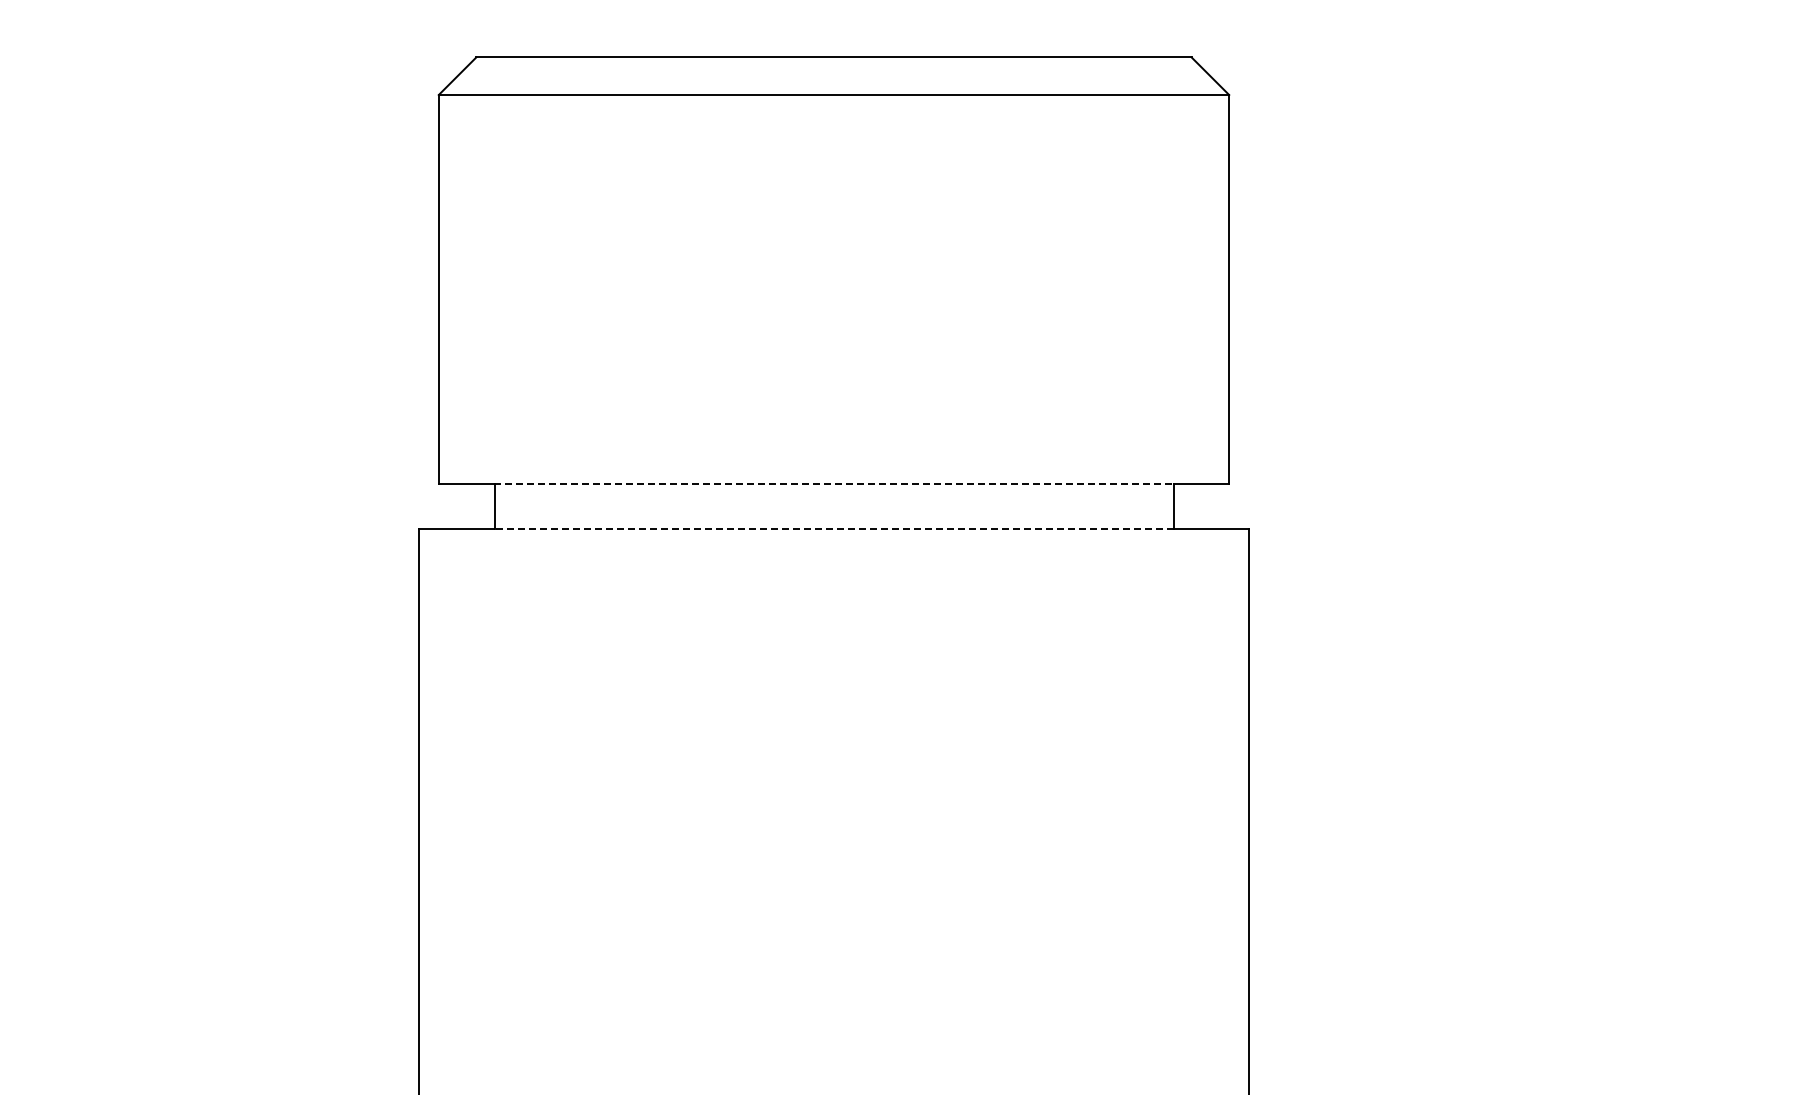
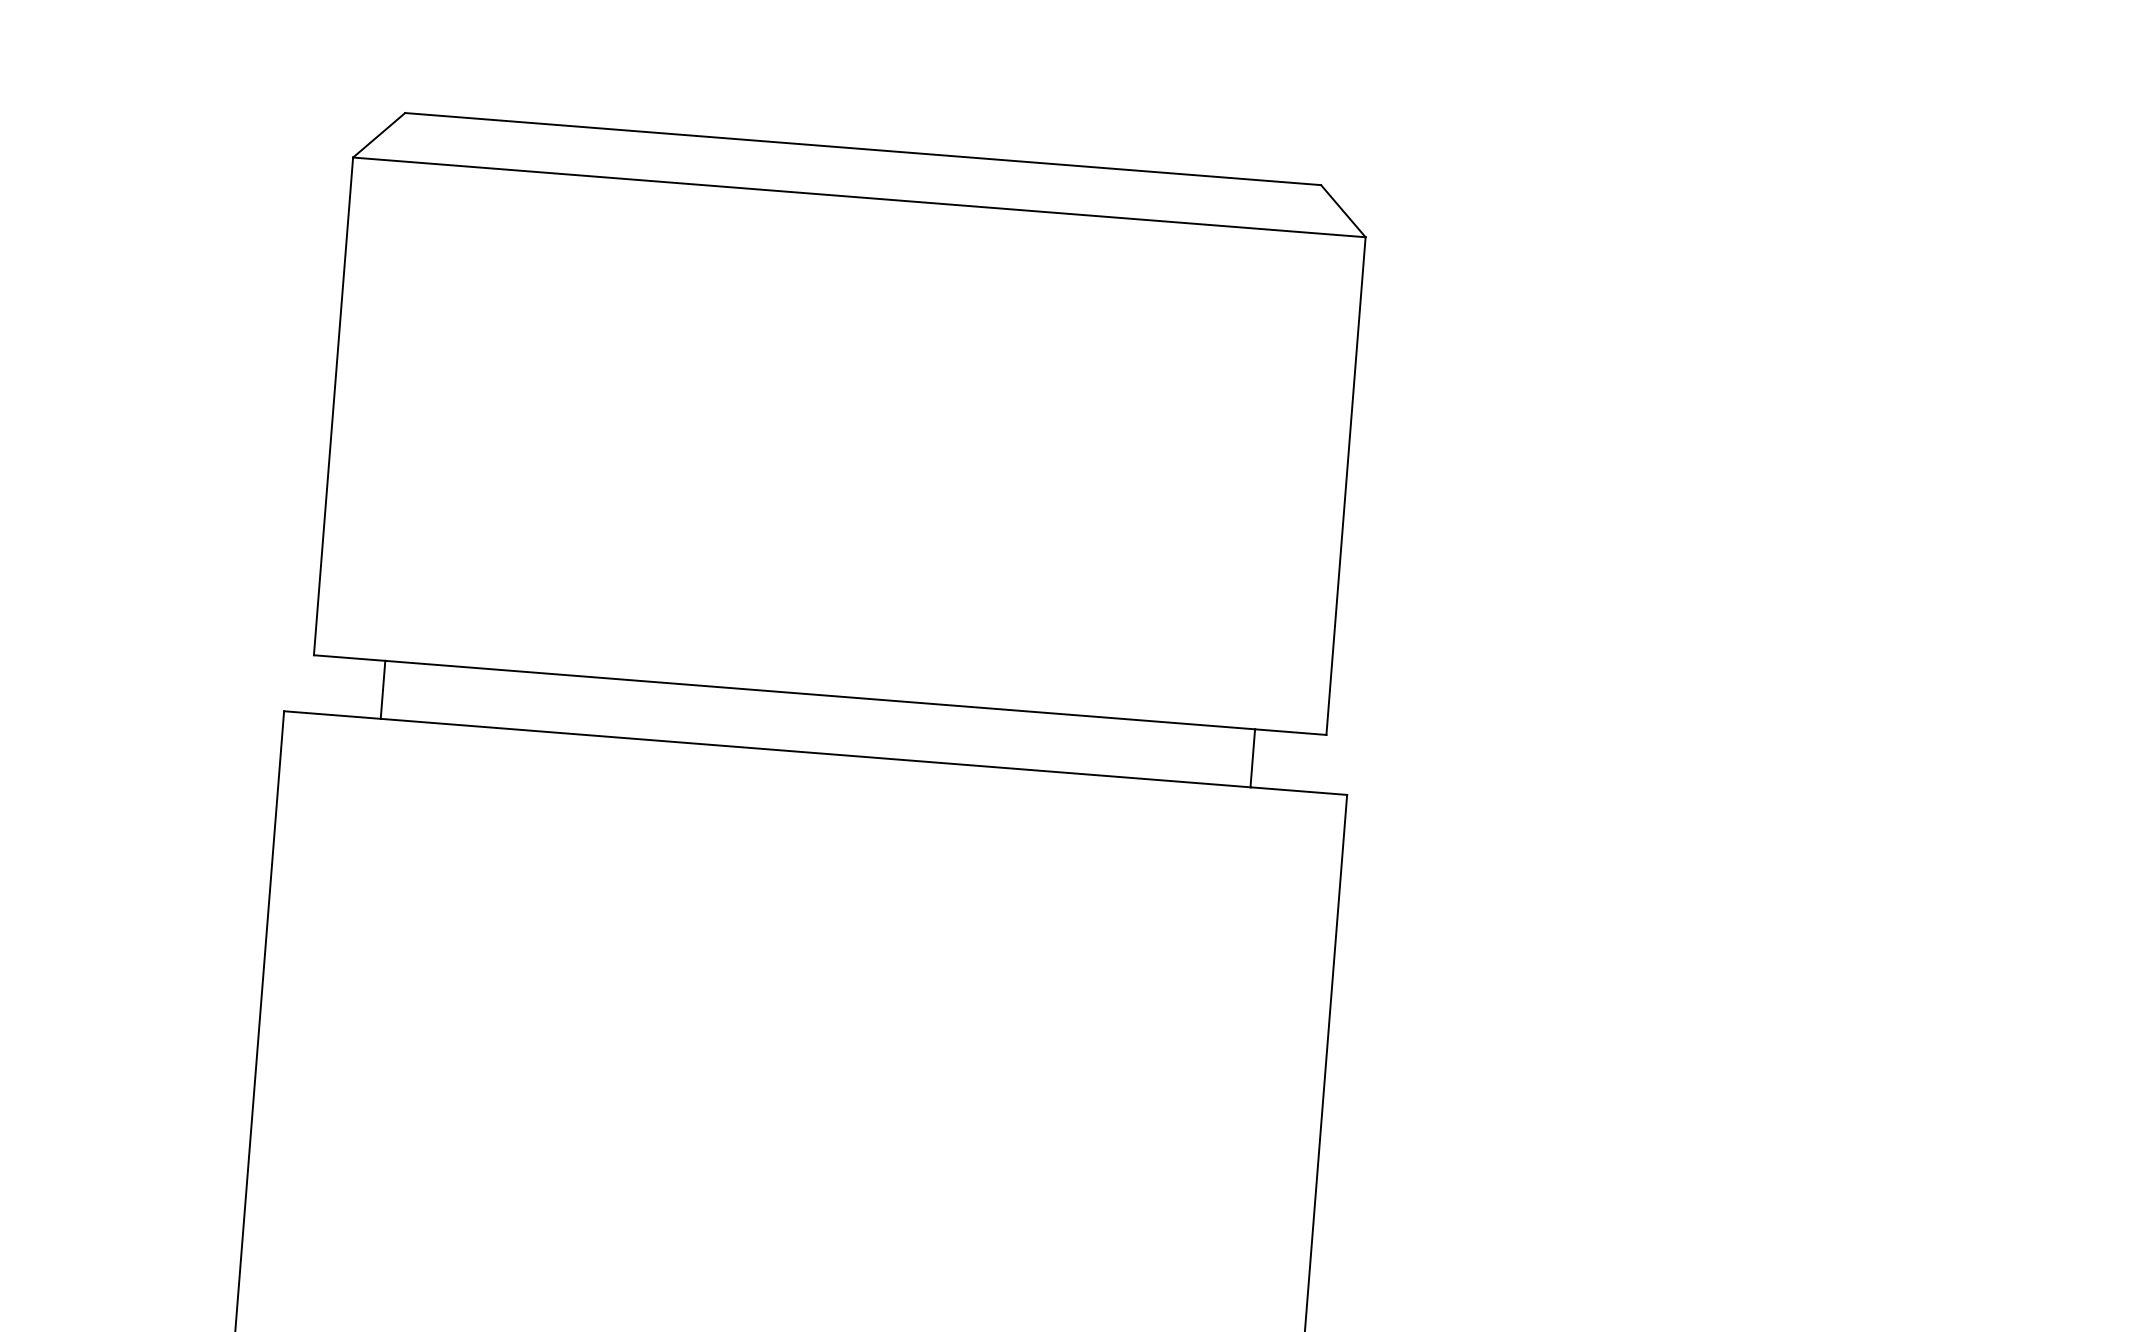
line: (833, 483) -> (819, 694), dashed -> solid
line: (834, 528) -> (816, 752), dashed -> solid

